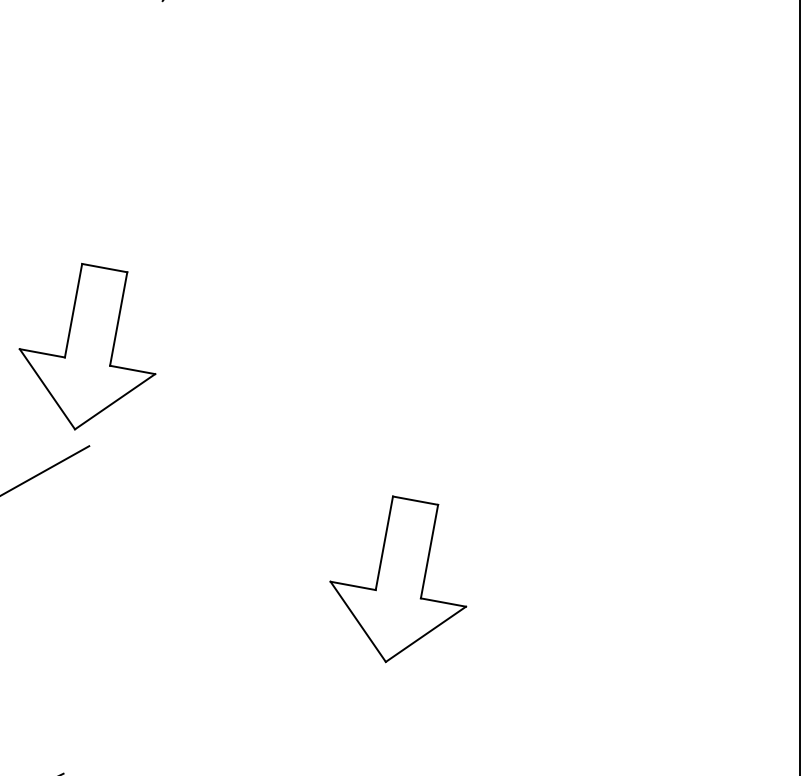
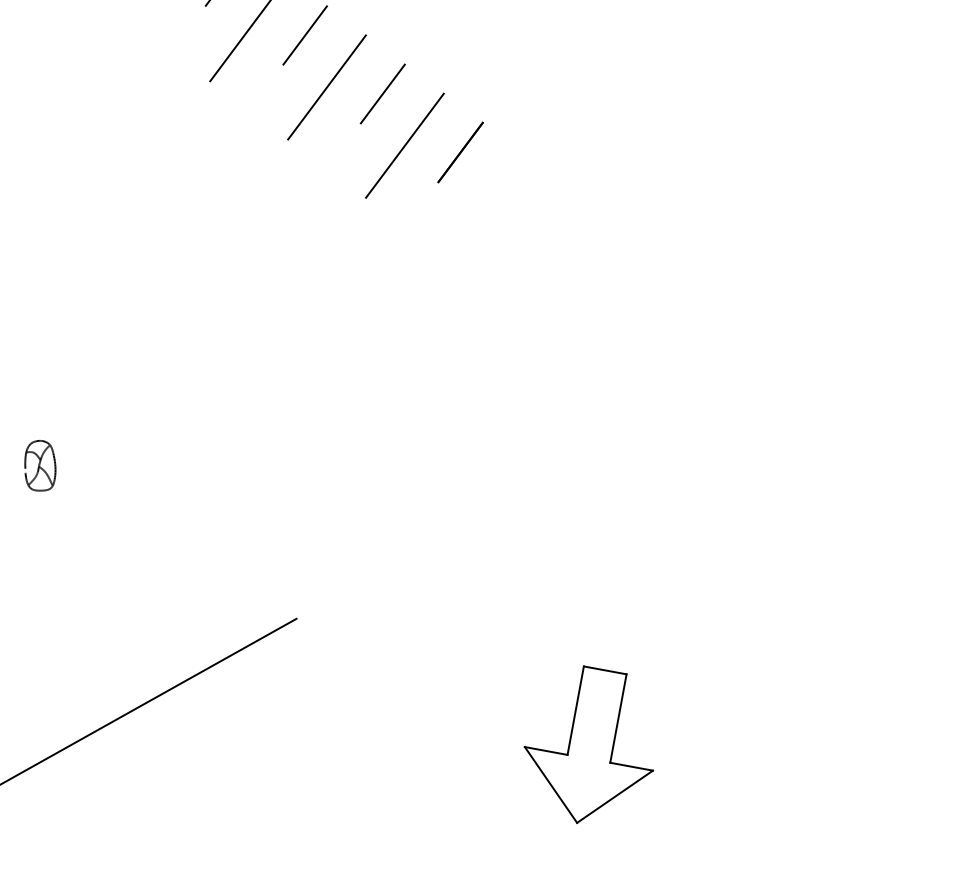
part: (87, 346) -> (294, 524), removed

